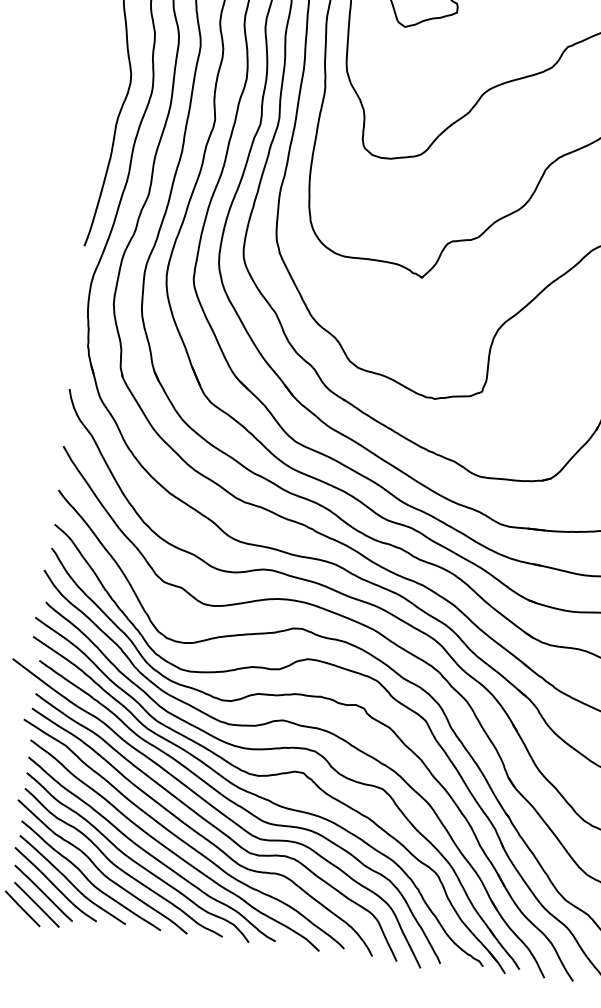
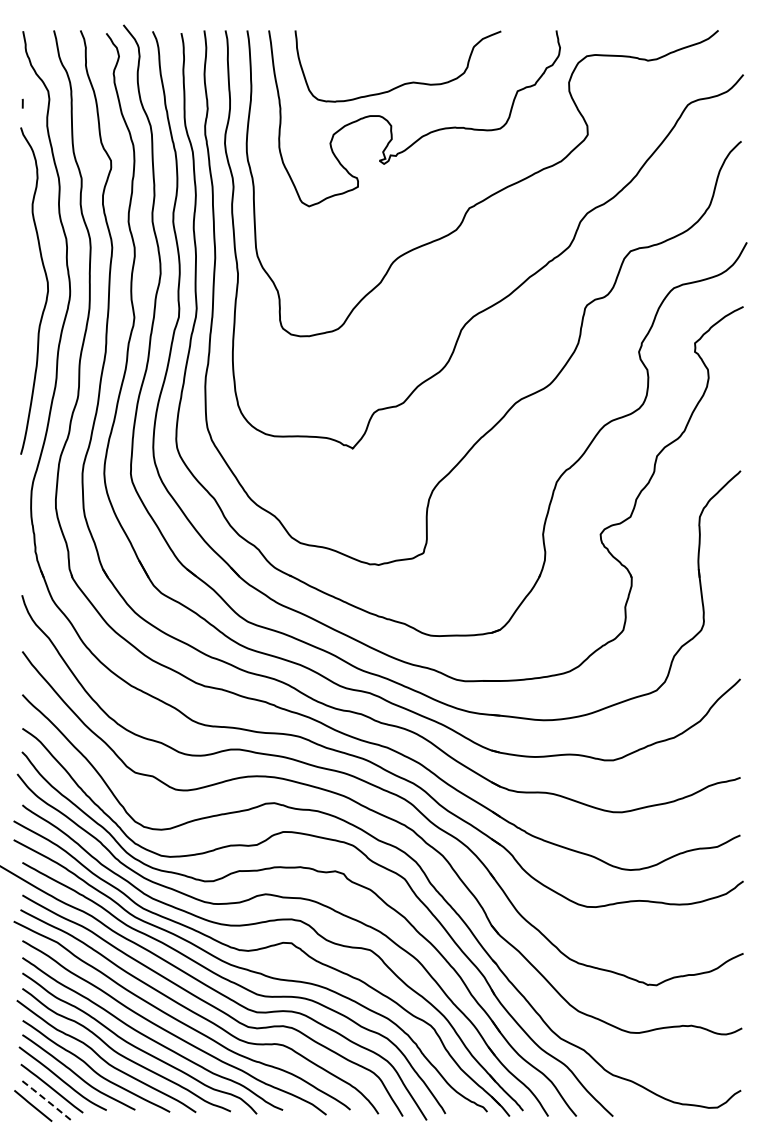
line: (36, 904) -> (46, 1100), solid -> dashed

